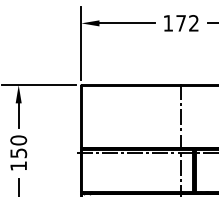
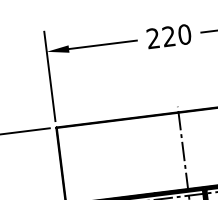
text: (181, 23) -> (169, 36), 172 -> 220

